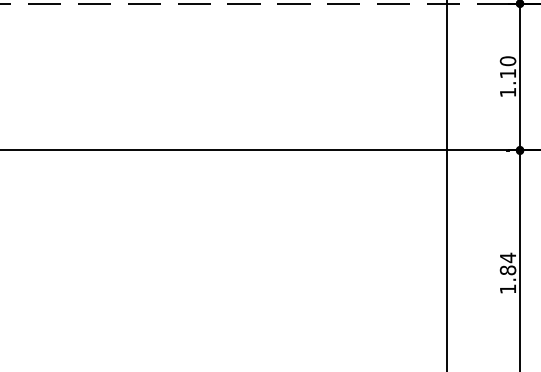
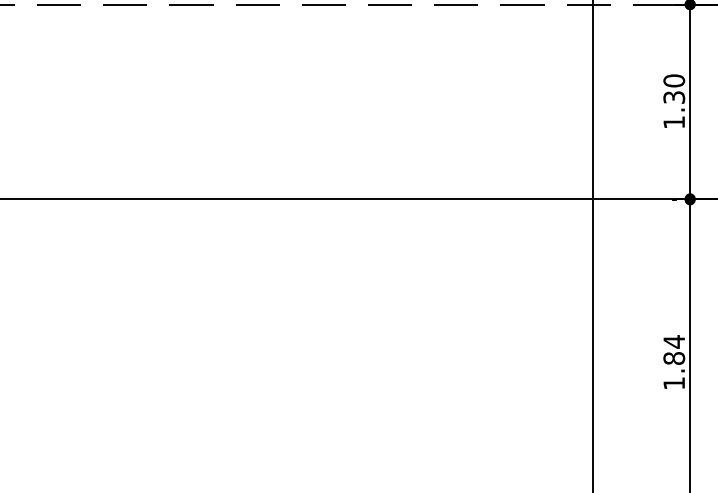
text: (508, 73) -> (674, 97), 1.10 -> 1.30

